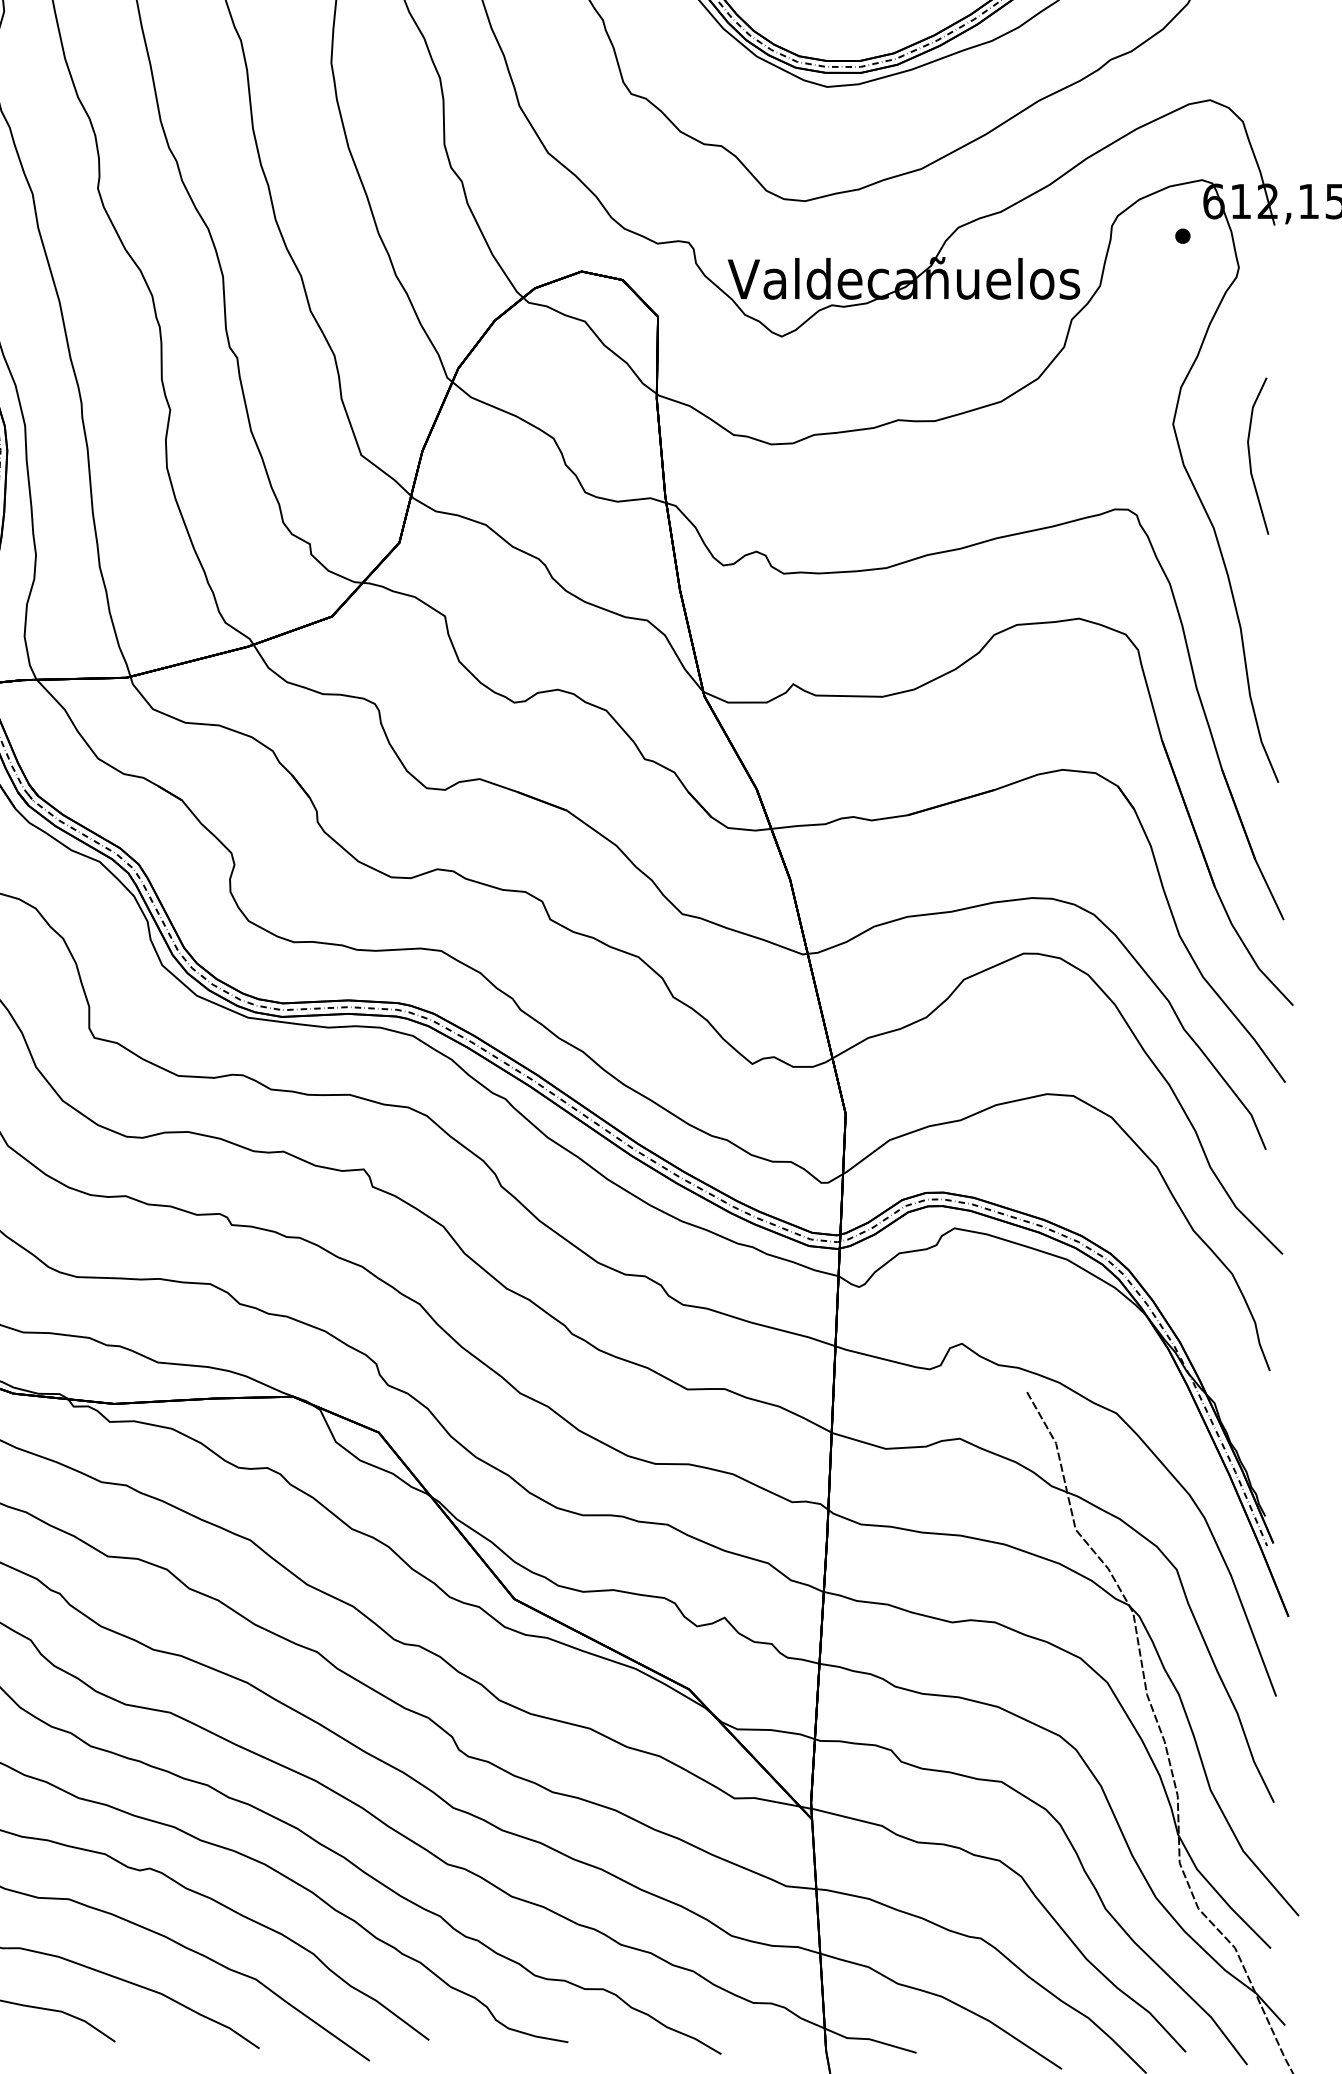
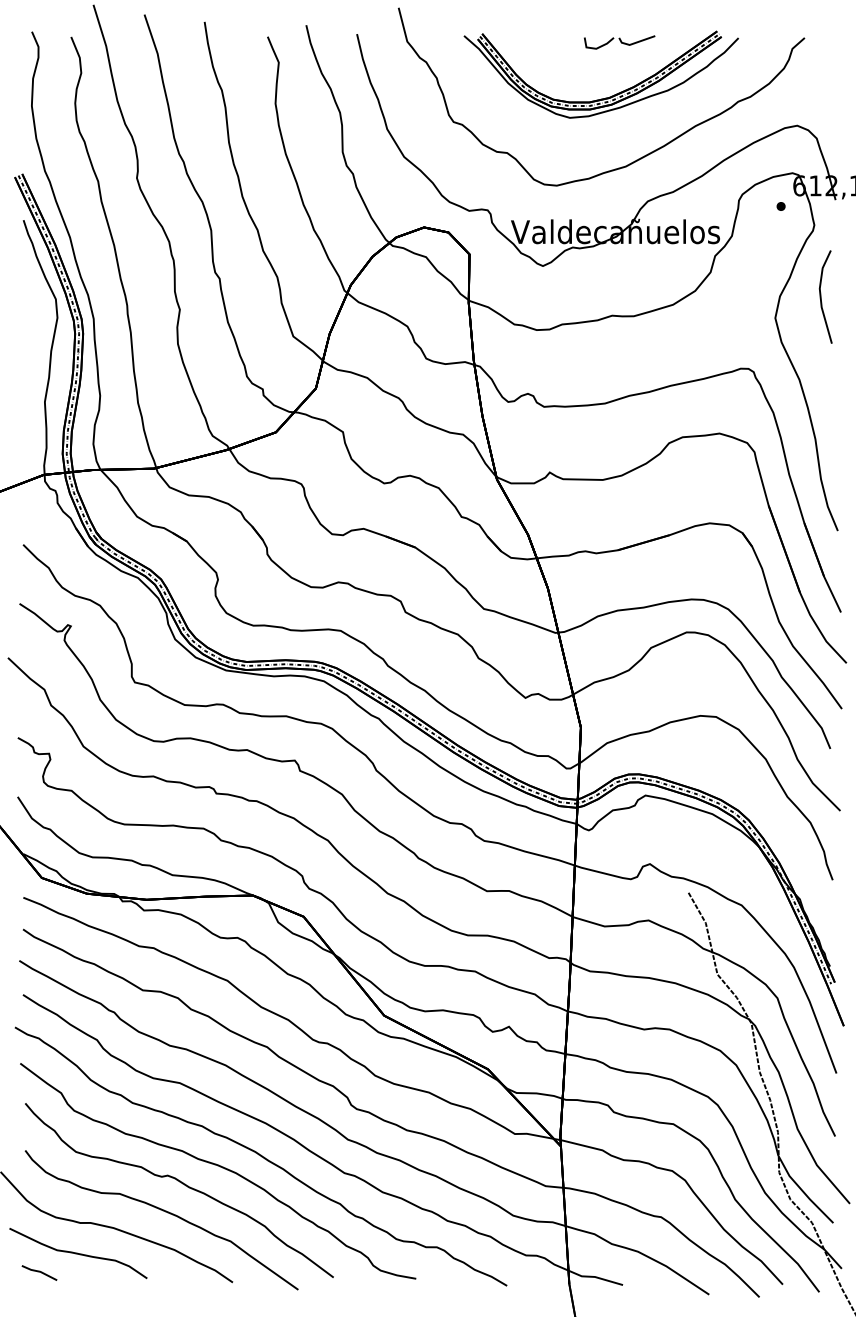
line: (1250, 455) -> (821, 296), moved

